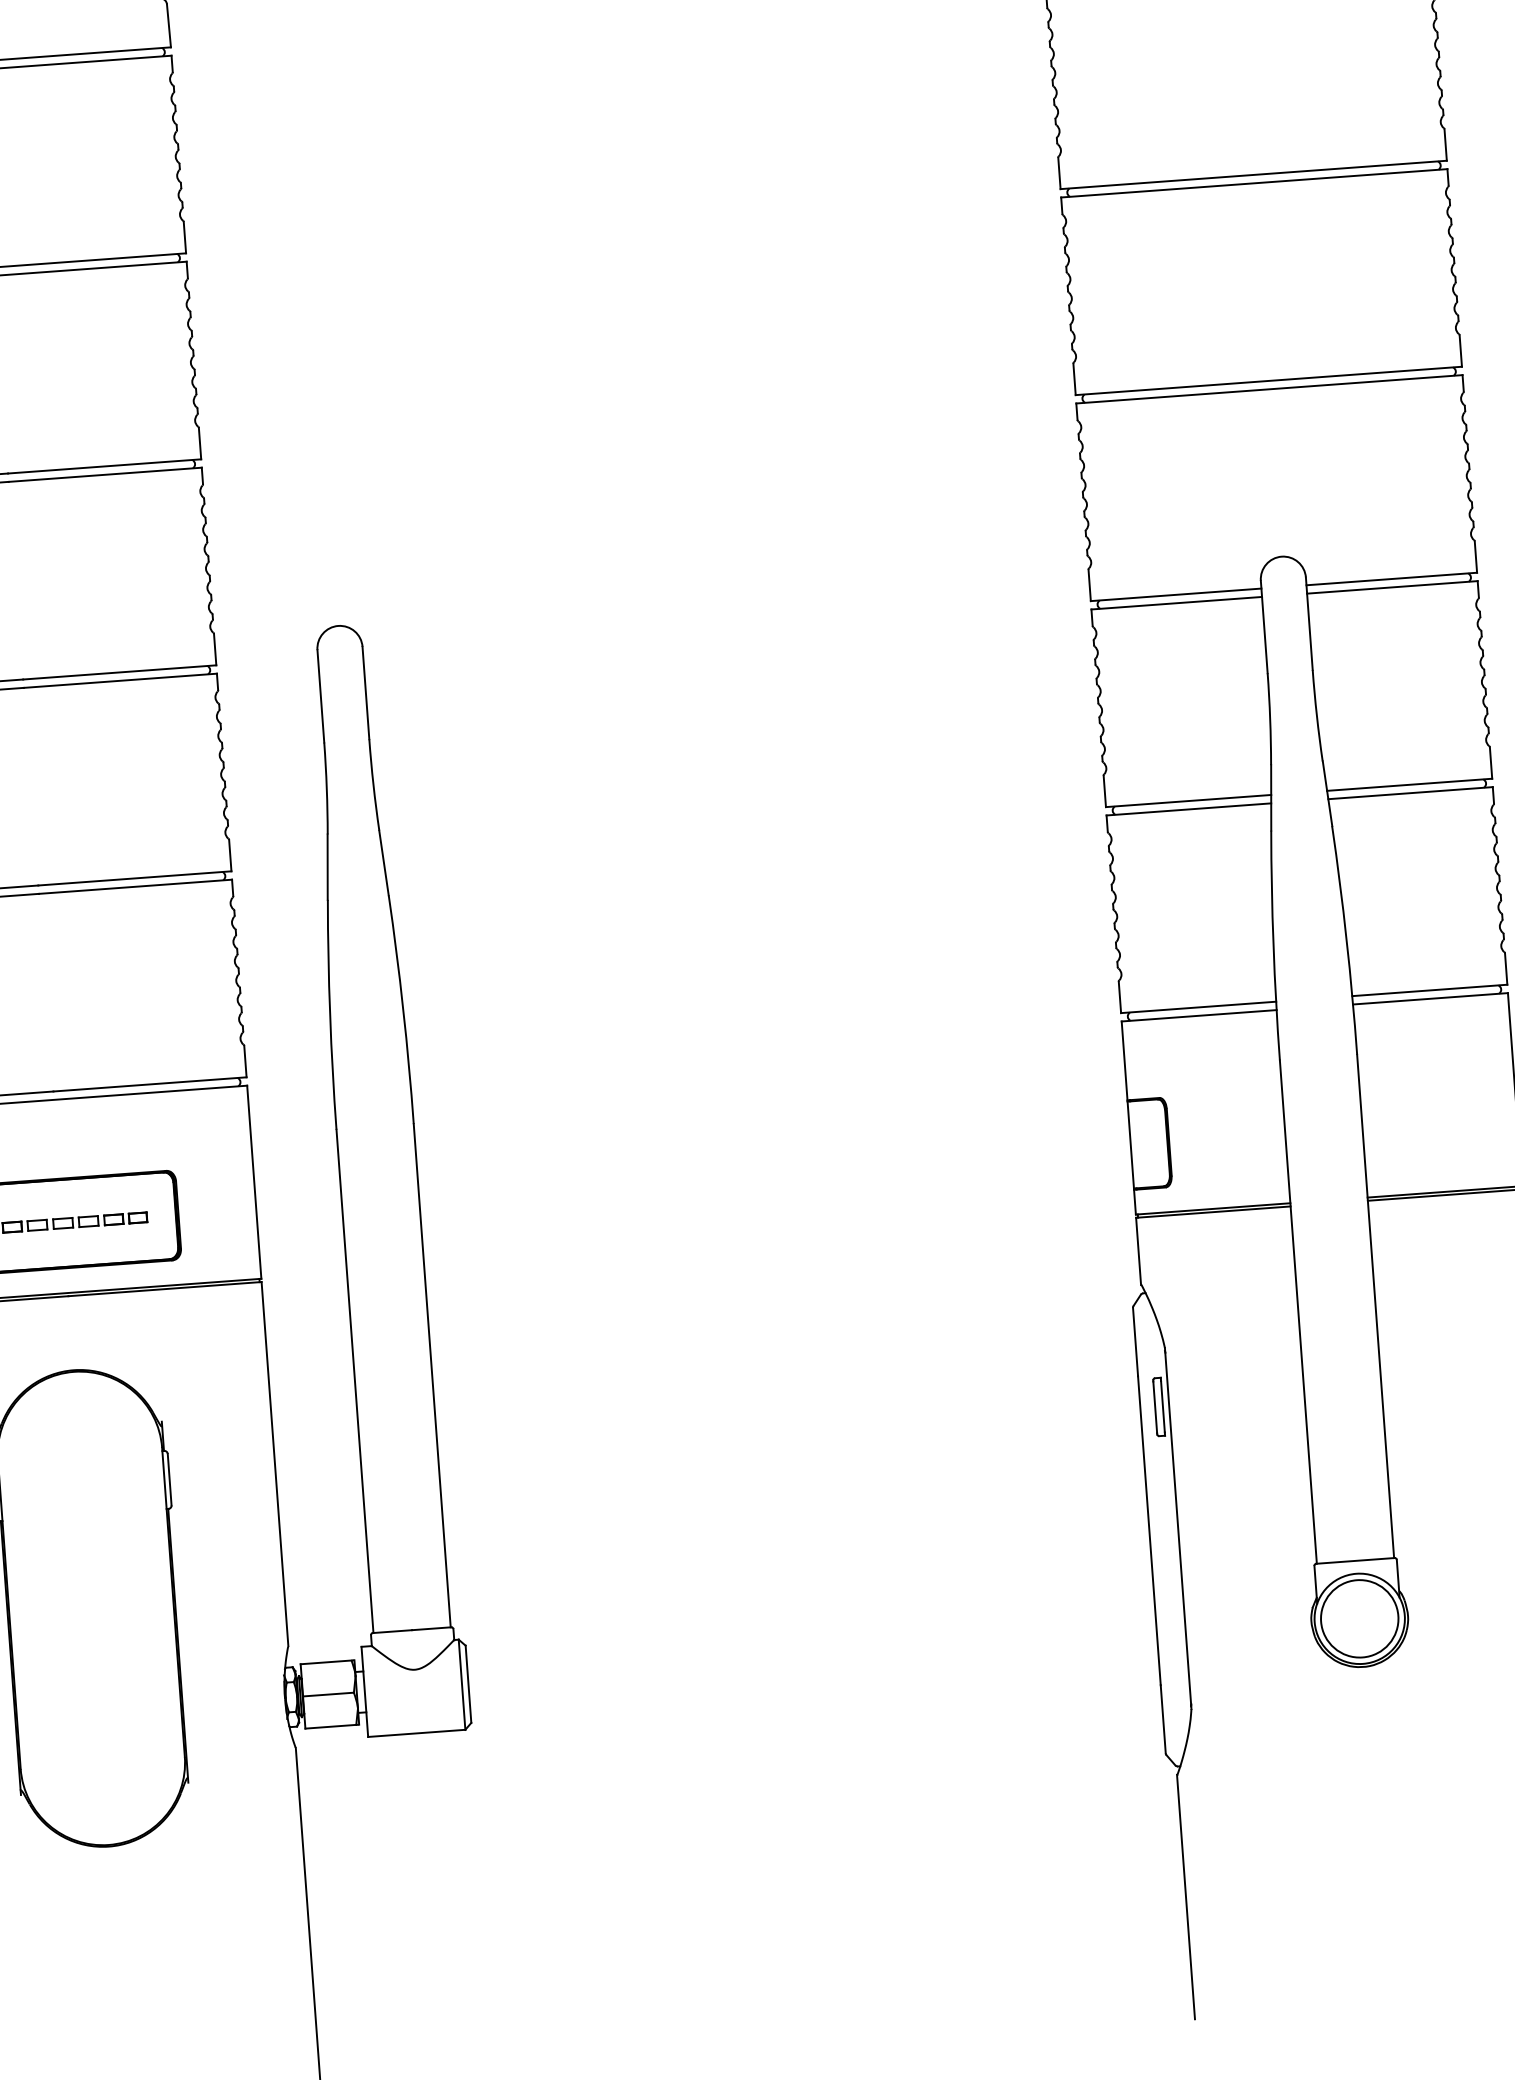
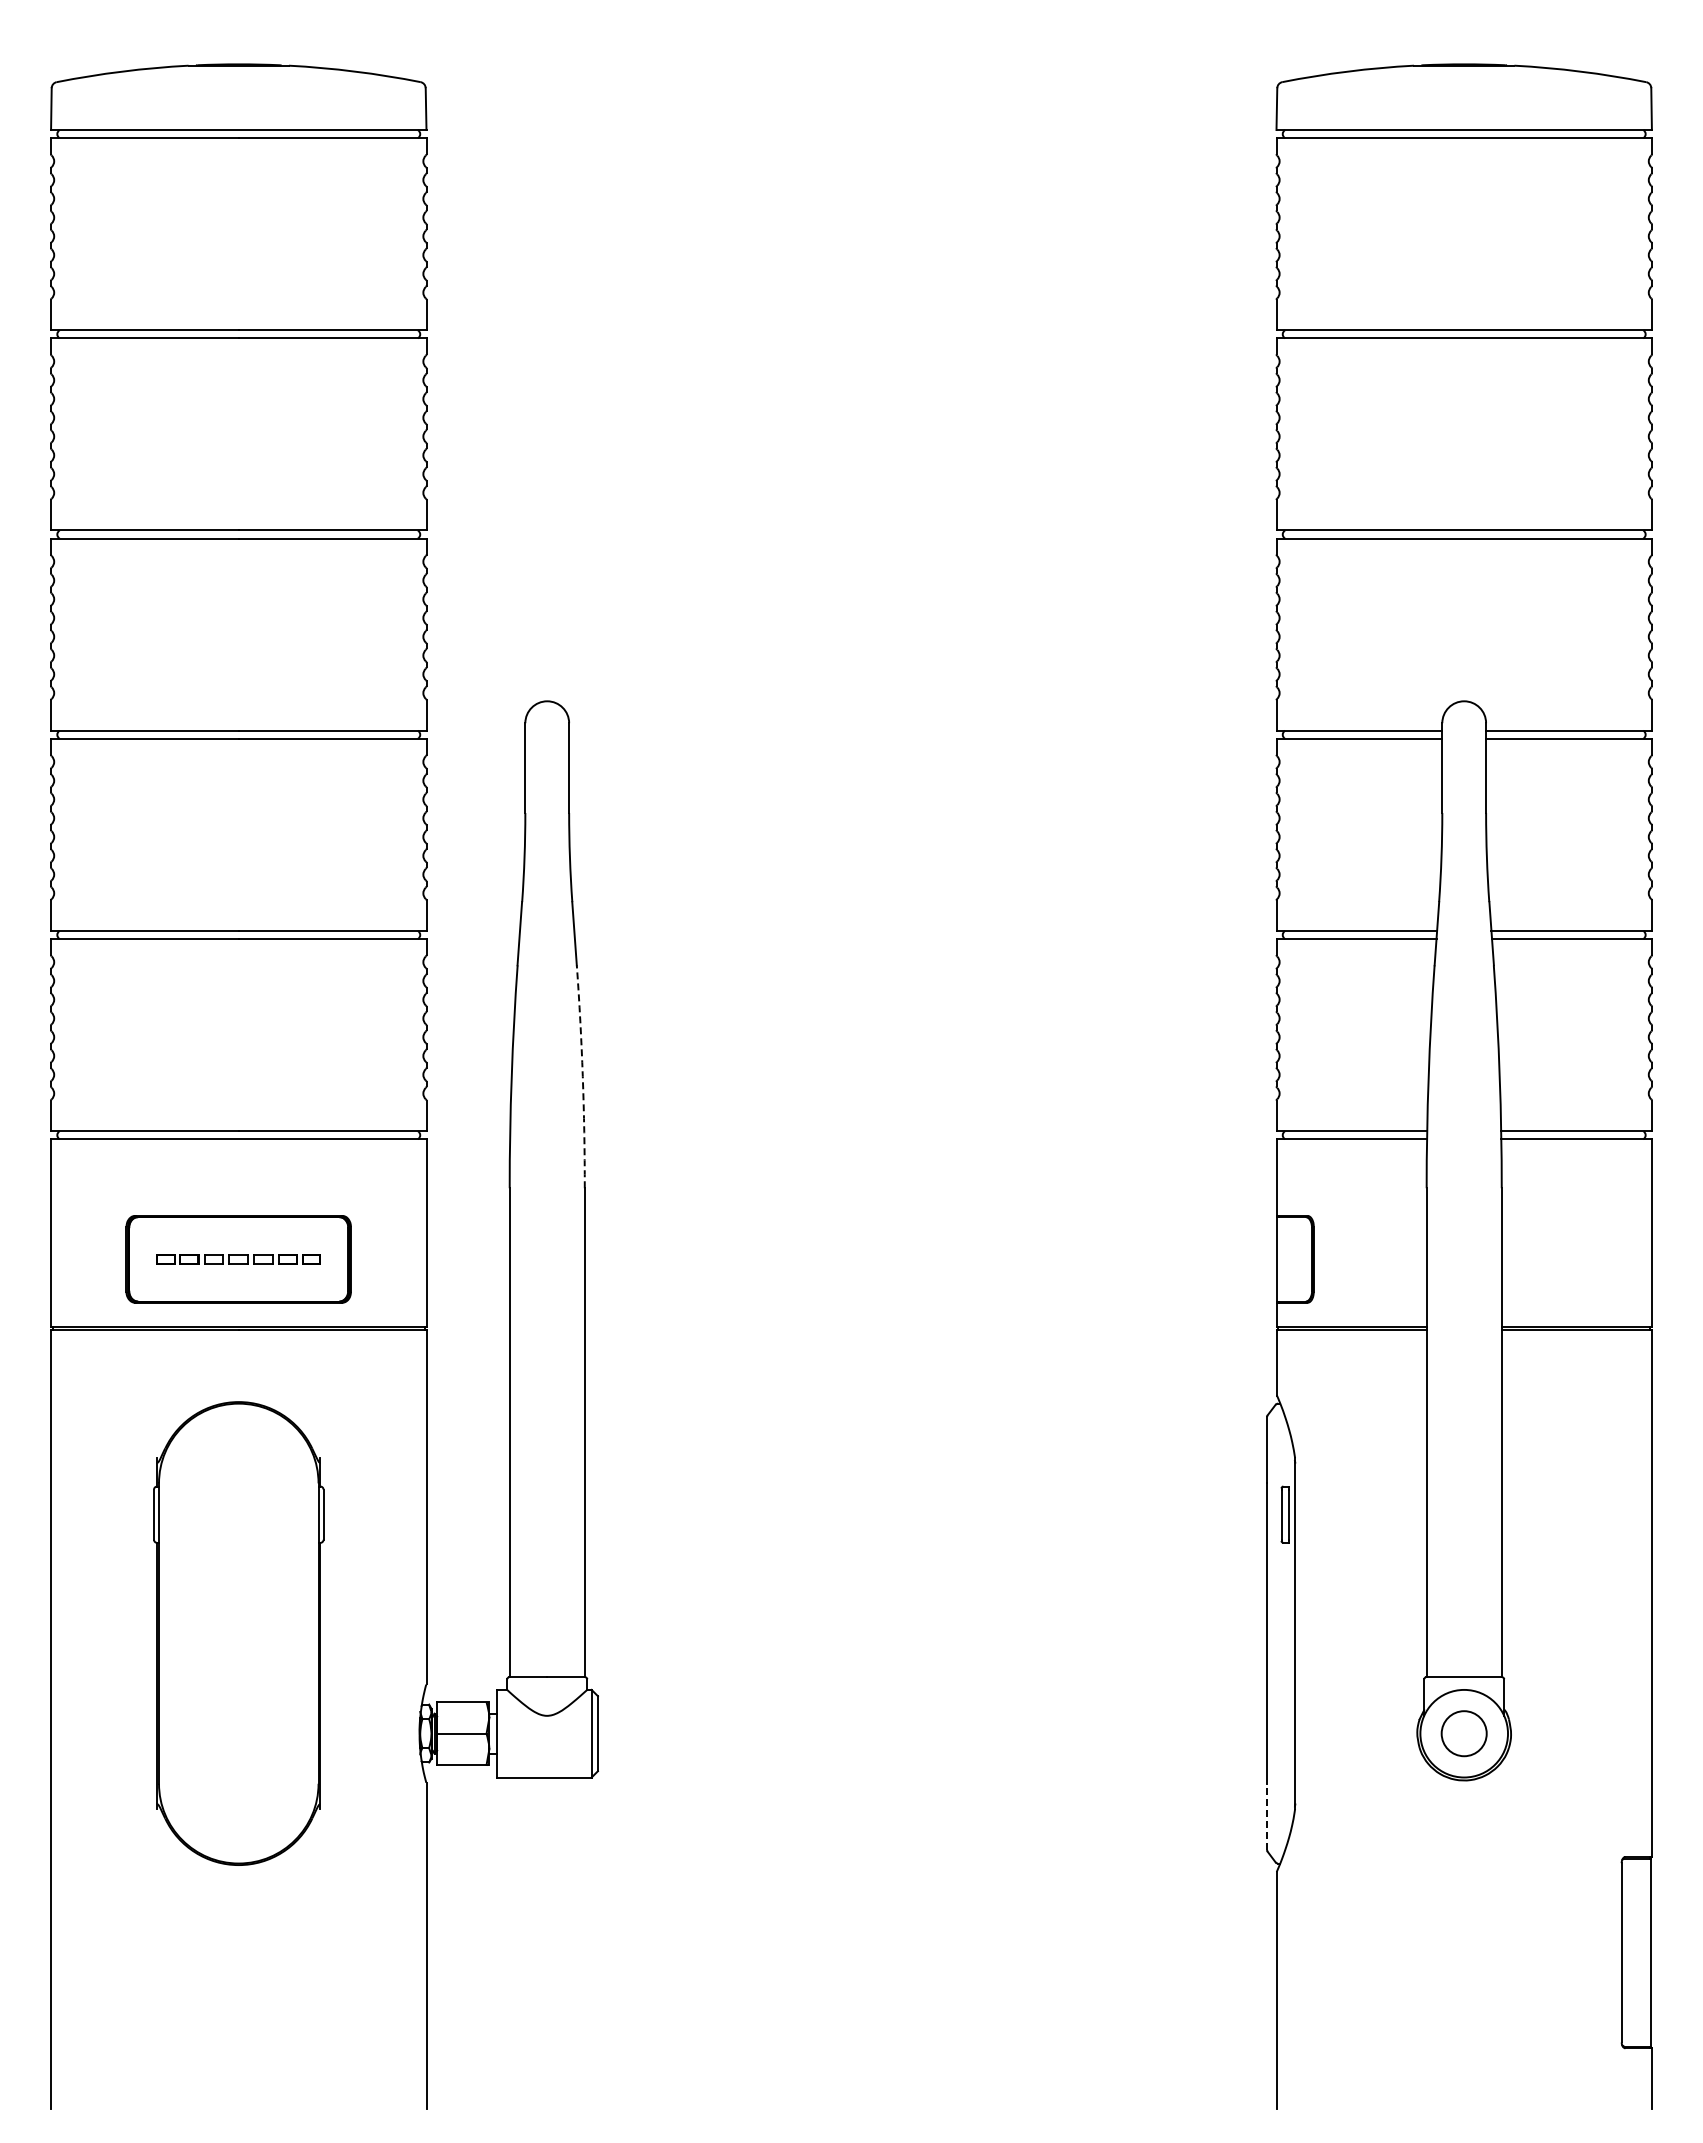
arc: (402, 1009) -> (582, 1076), solid -> dashed
circle: (1358, 1618) -> (1463, 1733), size x0.6
line: (1163, 1718) -> (1267, 1816), solid -> dashed

